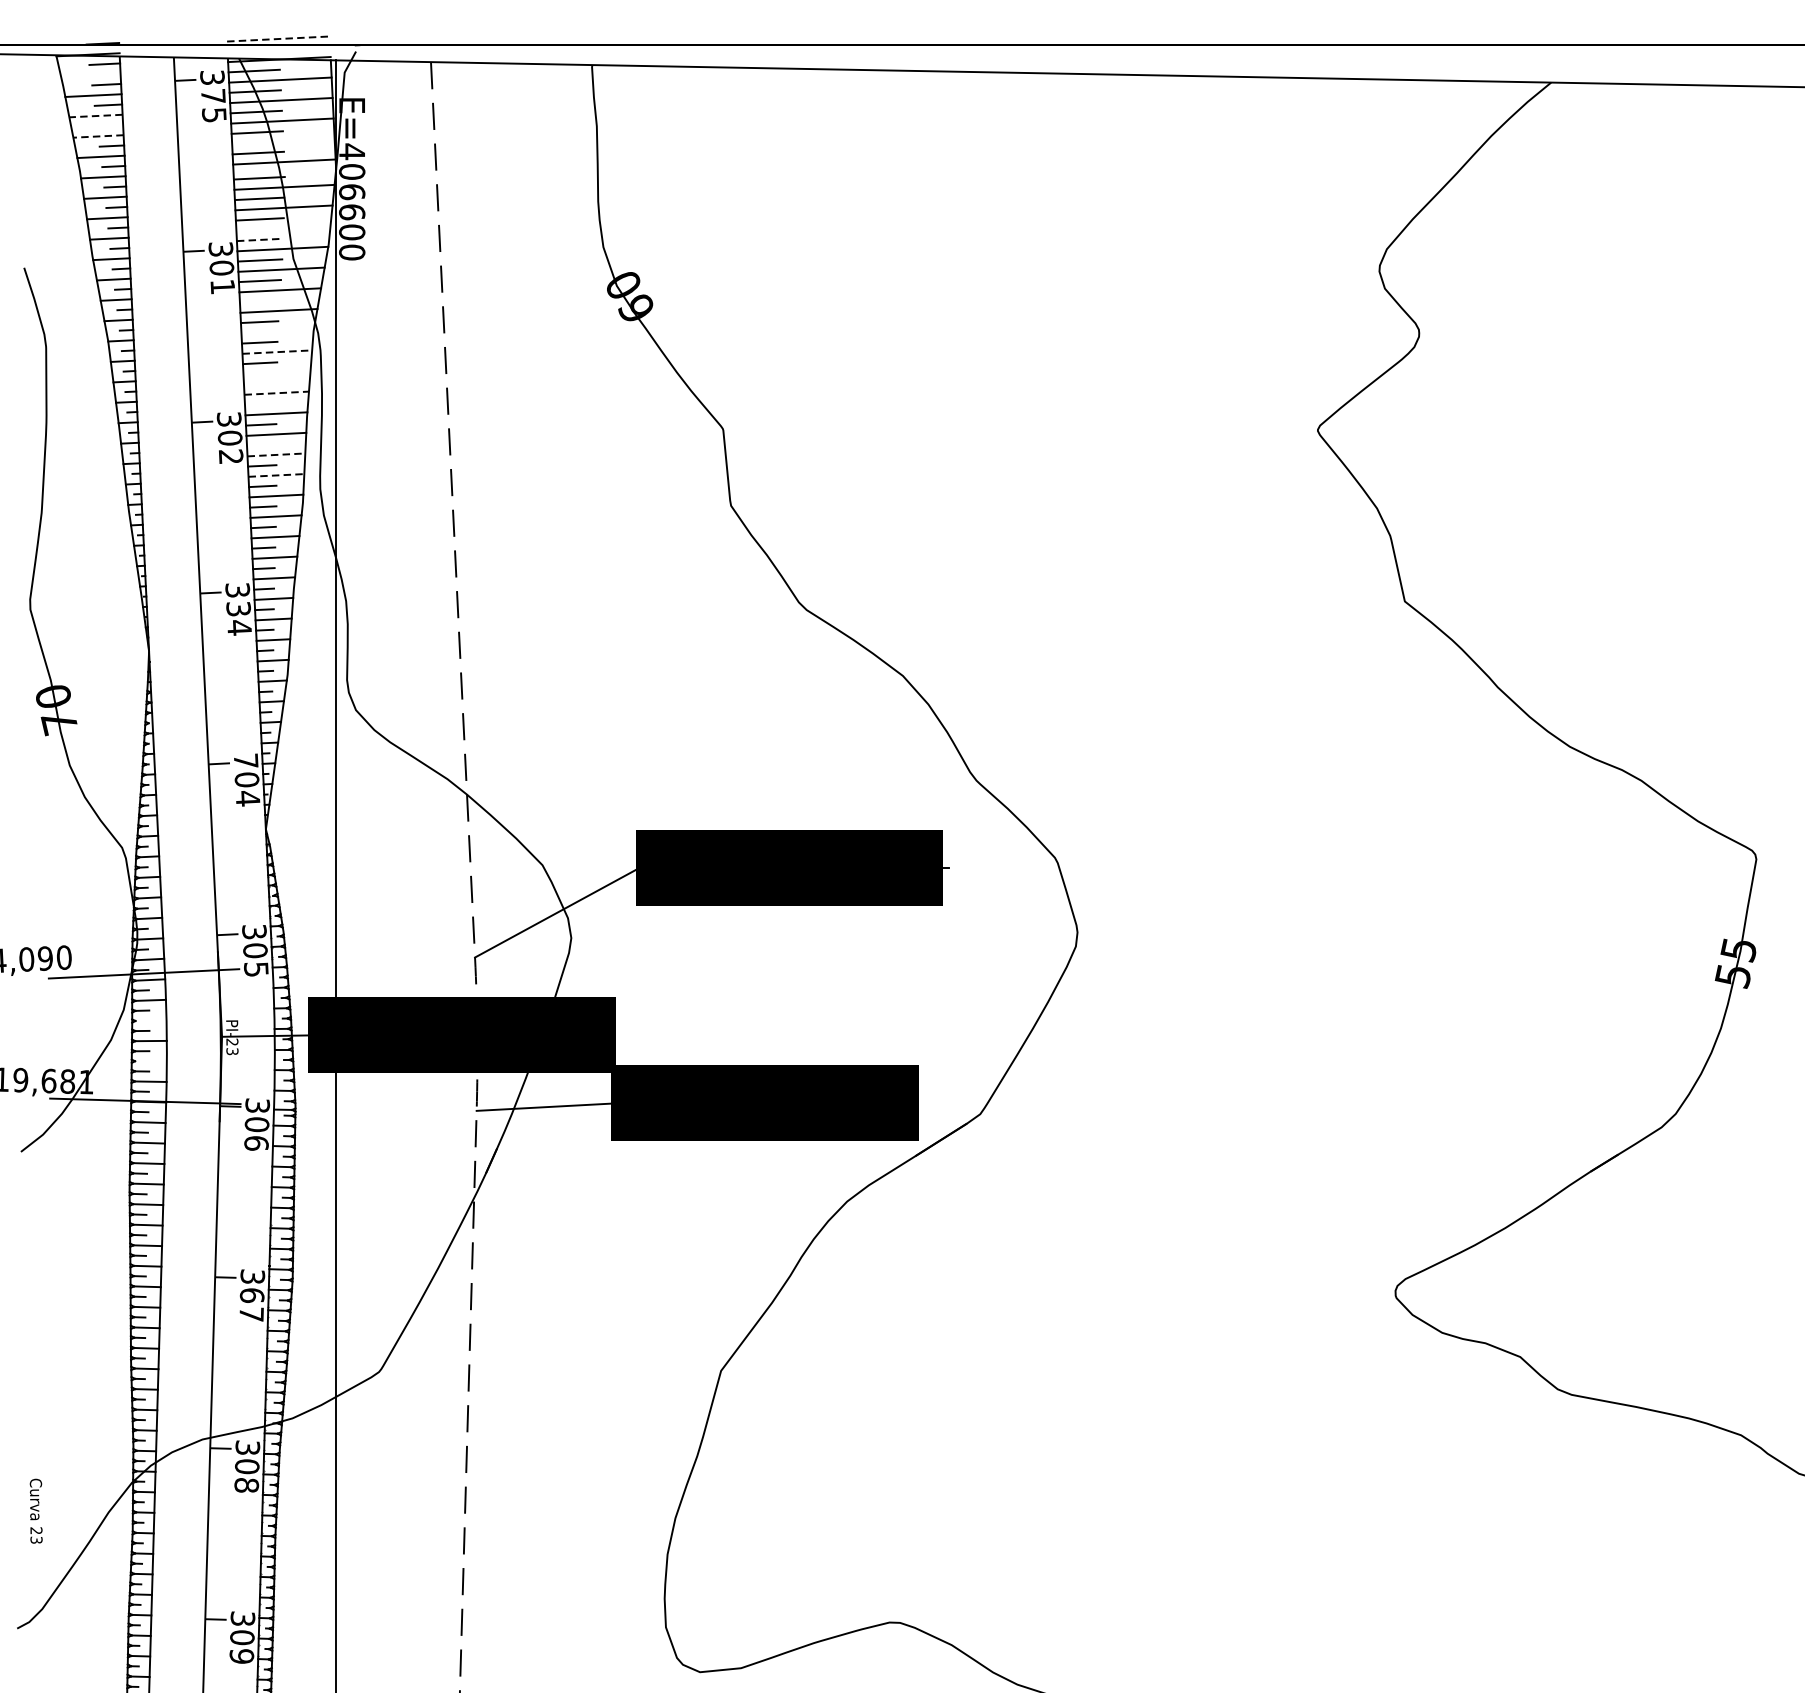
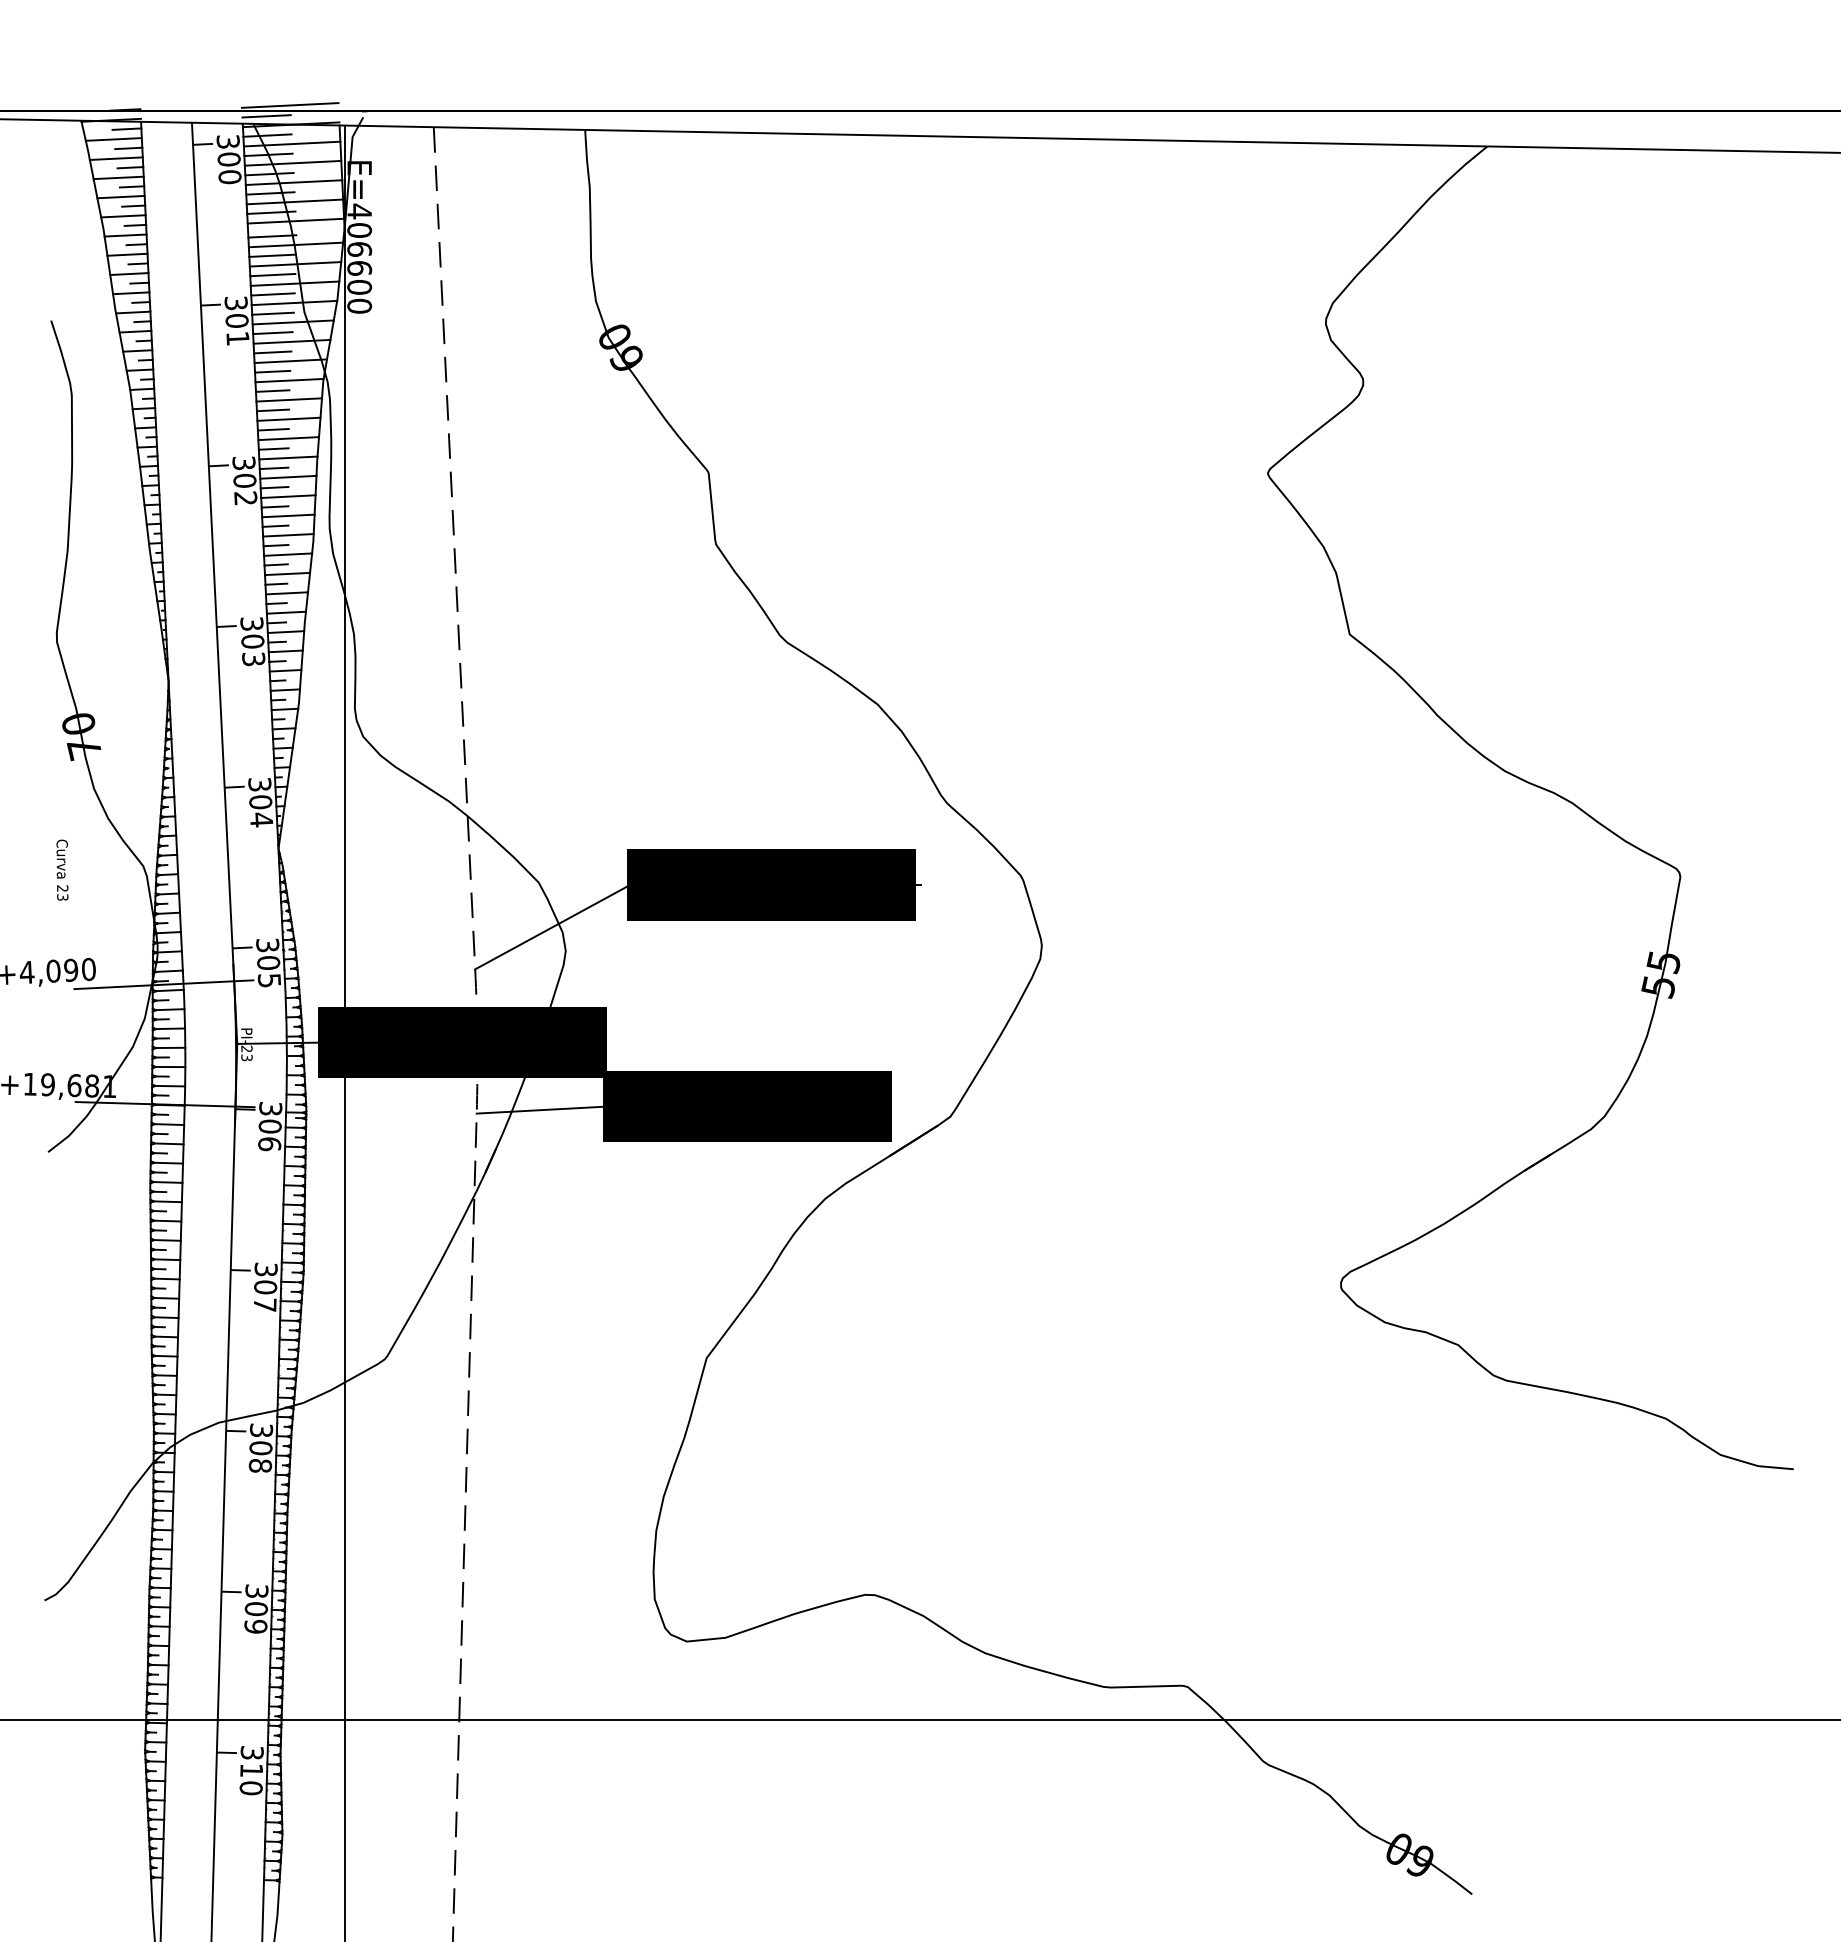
line: (278, 39) -> (290, 105), dashed -> solid
line: (253, 50) -> (266, 116), added
line: (90, 75) -> (113, 139), added
text: (213, 106) -> (229, 168), 375 -> 300
line: (95, 115) -> (118, 177), dashed -> solid
line: (109, 125) -> (131, 186), added
line: (98, 136) -> (121, 197), dashed -> solid
line: (282, 141) -> (294, 201), added
line: (282, 228) -> (294, 283), added
line: (260, 240) -> (273, 294), dashed -> solid
line: (259, 301) -> (272, 352), added
line: (277, 331) -> (289, 380), added
line: (277, 351) -> (289, 399), dashed -> solid
line: (276, 371) -> (288, 418), added
line: (259, 383) -> (272, 429), added
line: (277, 393) -> (289, 438), dashed -> solid
line: (260, 403) -> (273, 448), added
line: (261, 445) -> (274, 487), added
line: (276, 454) -> (288, 496), dashed -> solid
line: (276, 474) -> (288, 515), dashed -> solid
text: (239, 618) -> (253, 650), 334 -> 303
text: (245, 760) -> (259, 784), 704 -> 304
line: (151, 1020) -> (170, 1028), added
line: (151, 1060) -> (170, 1066), added
text: (252, 1295) -> (265, 1287), 367 -> 307
text: (36, 1510) -> (62, 869), moved

